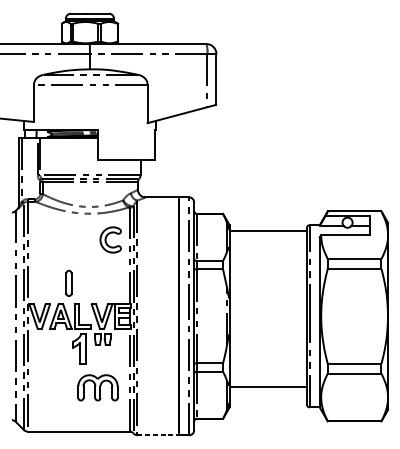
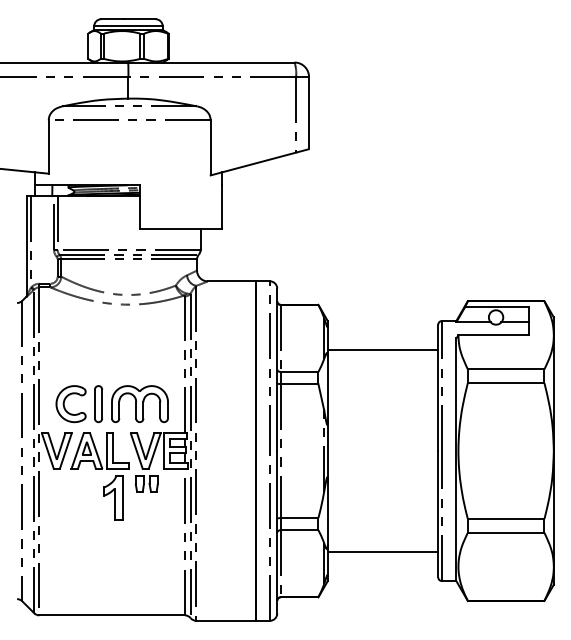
line: (267, 231) -> (382, 349), moved
part: (110, 240) -> (70, 404), moved
part: (97, 388) -> (139, 404), moved
line: (157, 435) -> (225, 620), dashed -> solid

